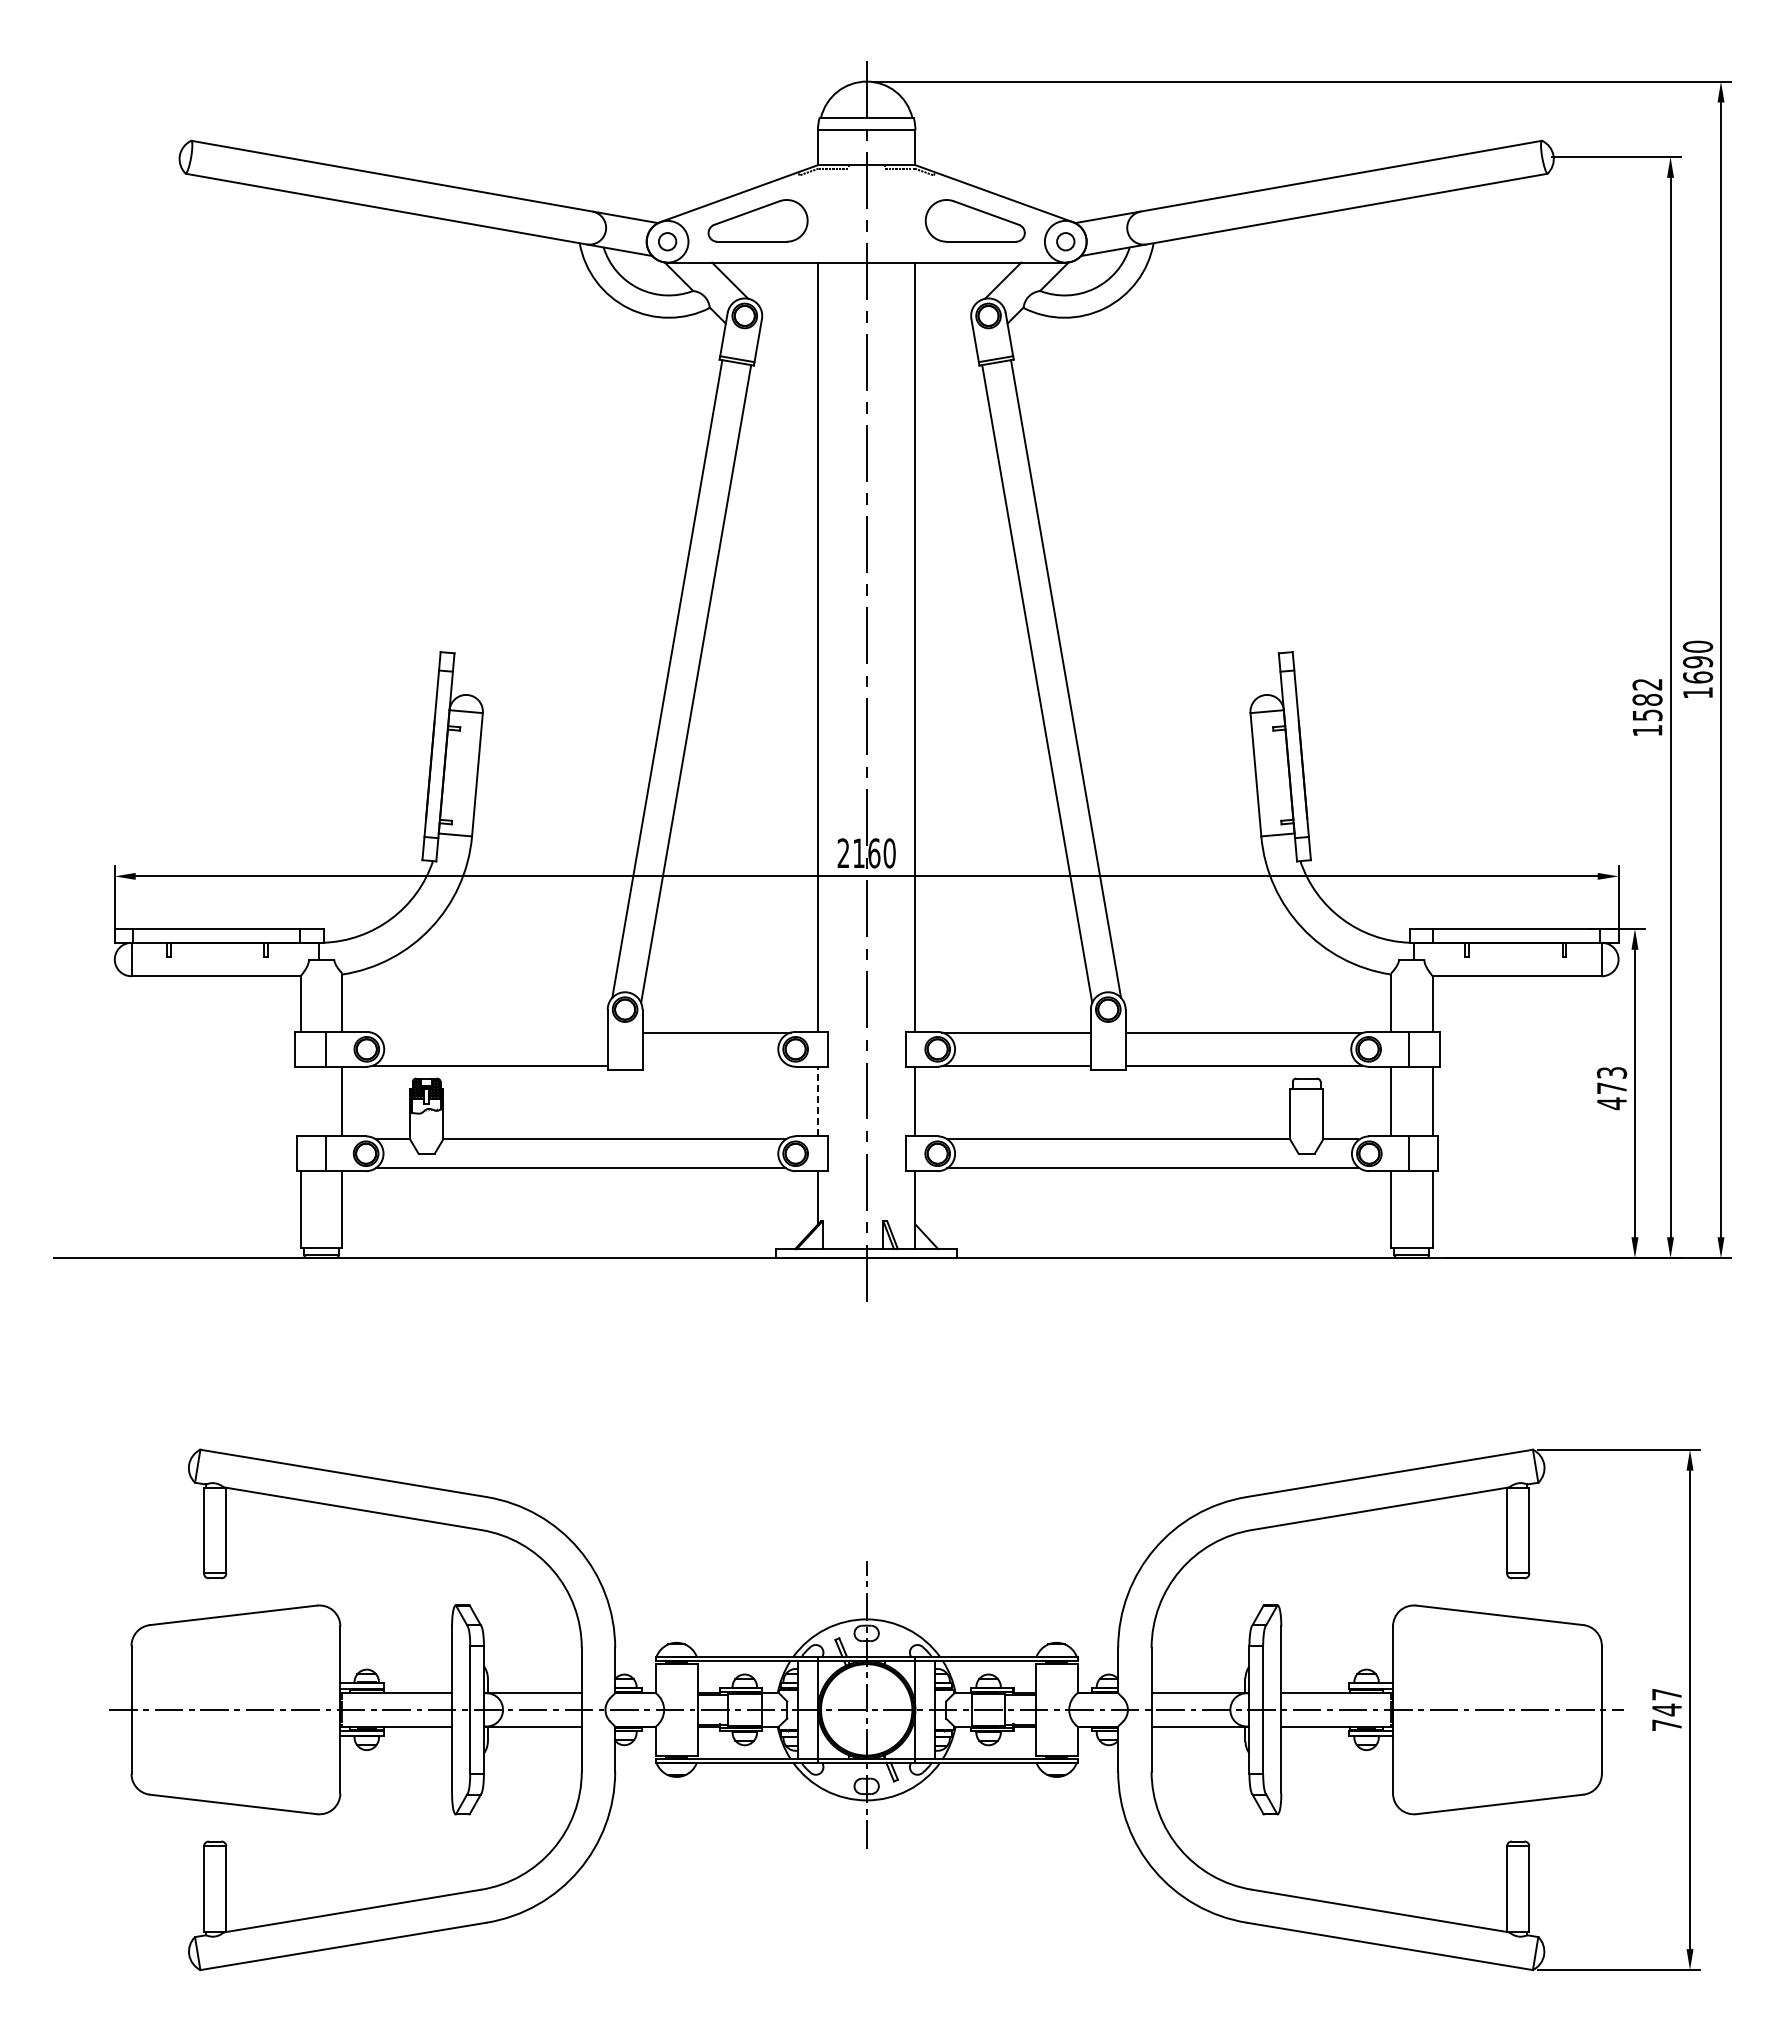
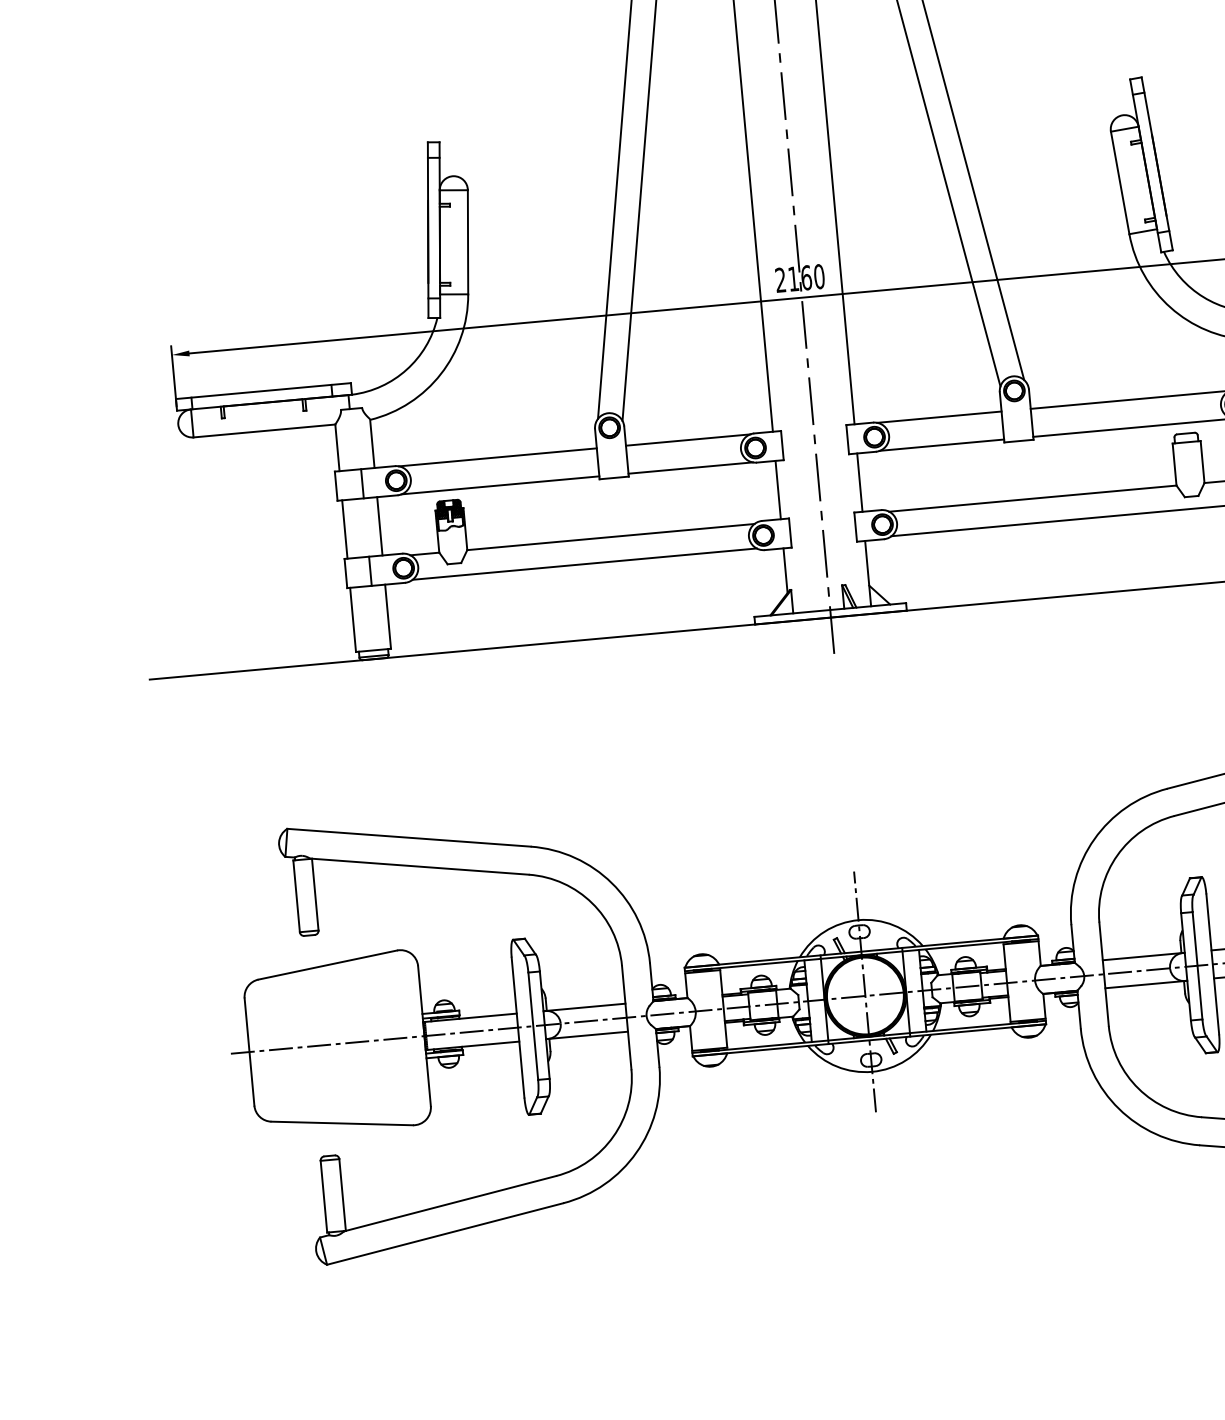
line: (489, 1032) -> (497, 457), added
line: (716, 1066) -> (690, 468), added
line: (300, 1101) -> (344, 529), added
line: (817, 1101) -> (777, 490), dashed -> solid

